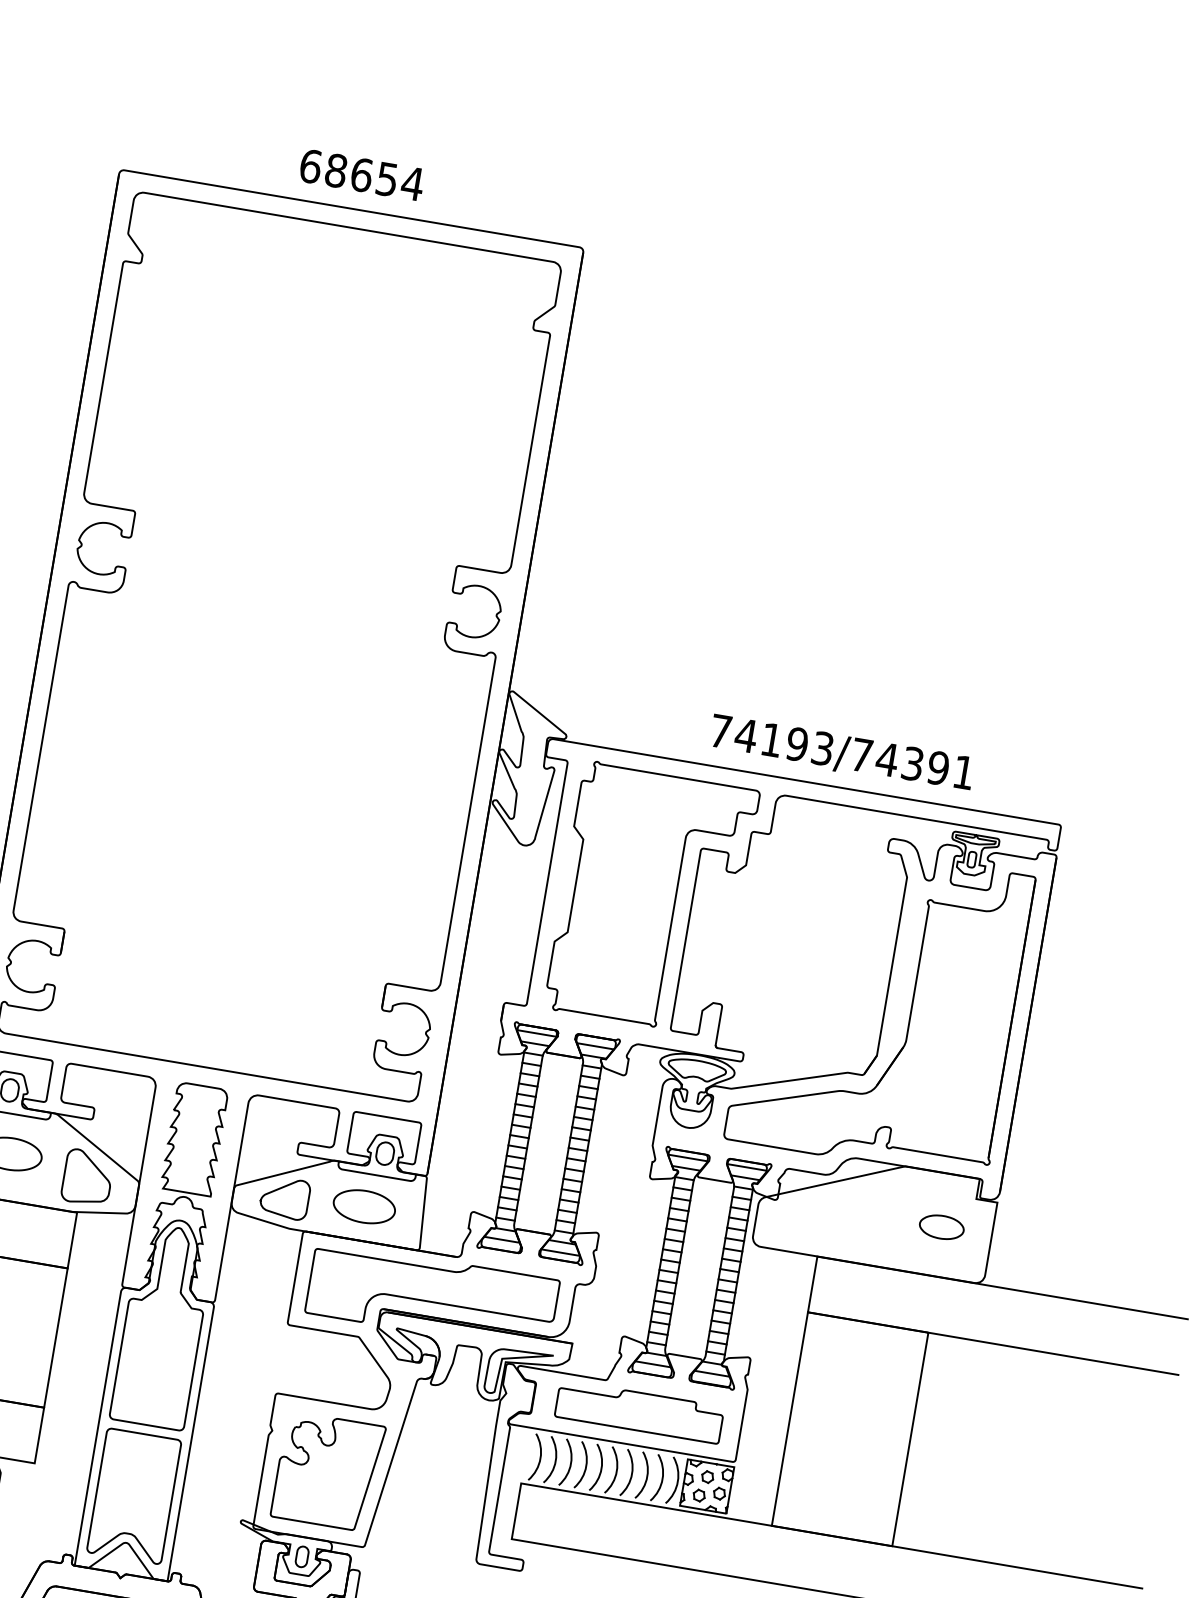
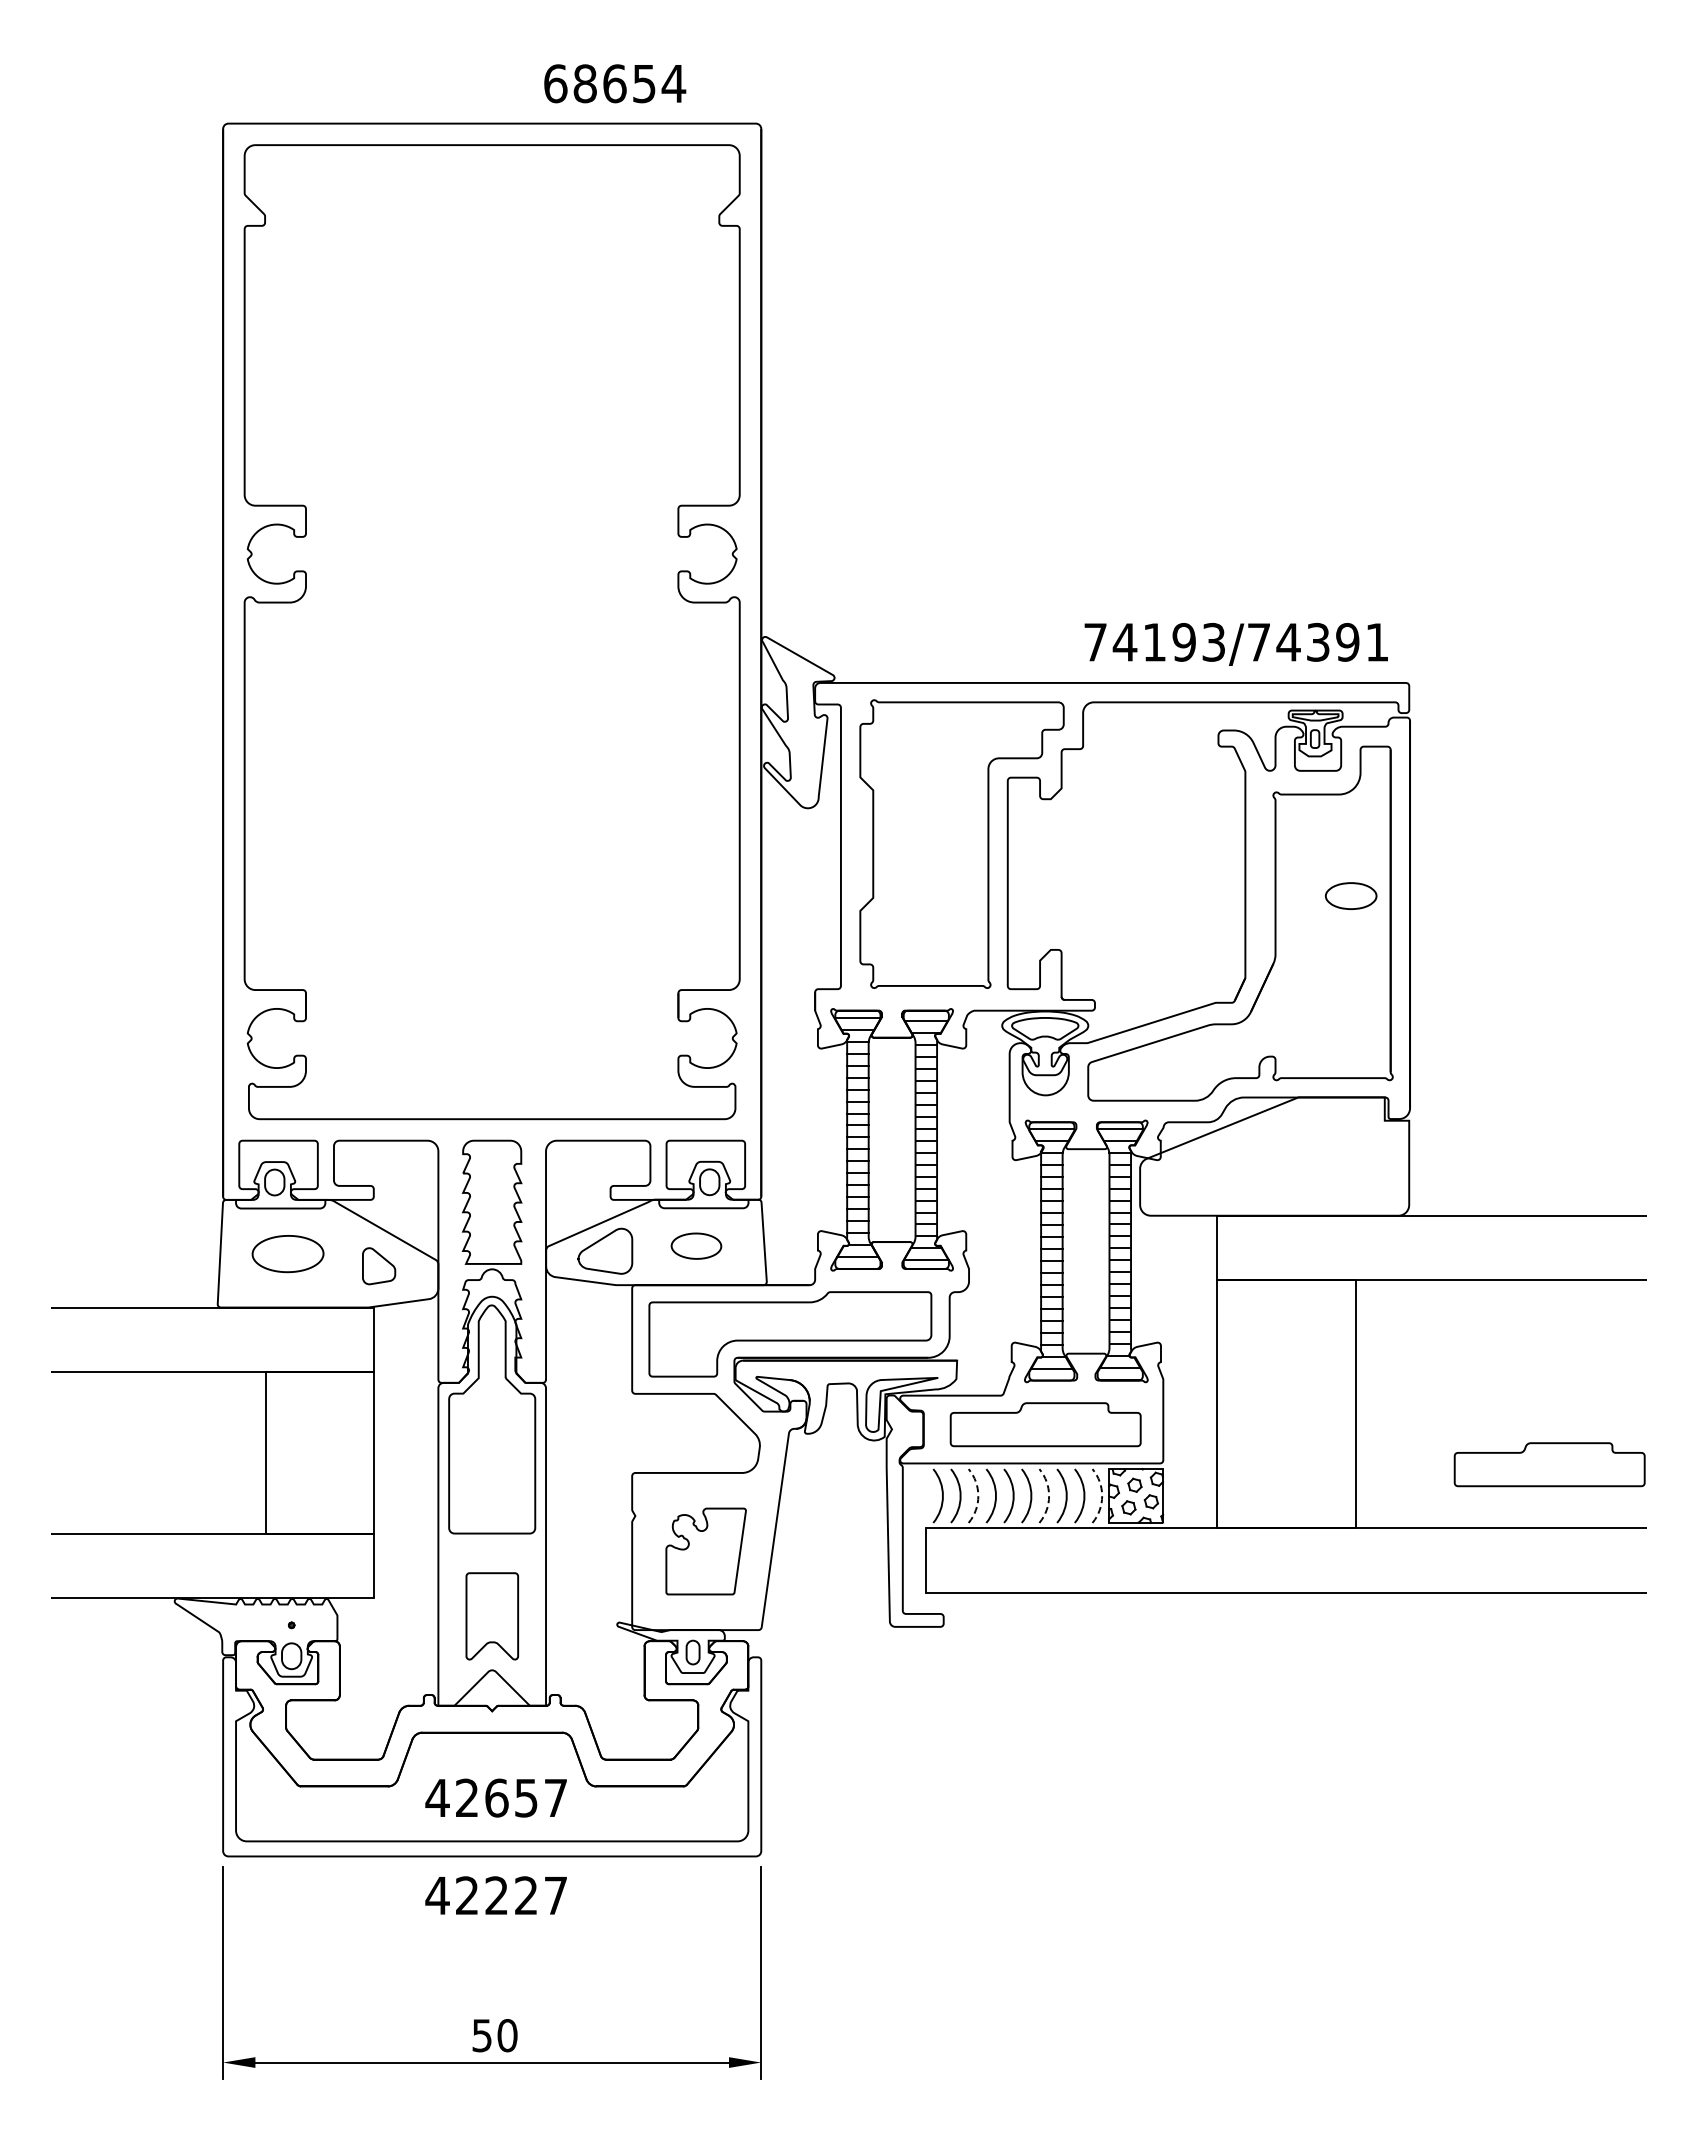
text: (362, 174) -> (615, 83), moved
text: (841, 753) -> (1235, 644), moved
part: (87, 1177) -> (378, 1266), size x0.6
part: (364, 1207) -> (696, 1246), size x0.7
part: (942, 1226) -> (1351, 895), moved
arc: (571, 1463) -> (978, 1496), solid -> dashed
part: (327, 1471) -> (705, 1551), size x0.7
arc: (632, 1474) -> (1049, 1496), solid -> dashed
arc: (678, 1482) -> (1102, 1496), solid -> dashed
part: (134, 1496) -> (492, 1616), size x0.6
part: (1068, 1519) -> (1549, 1464), added

